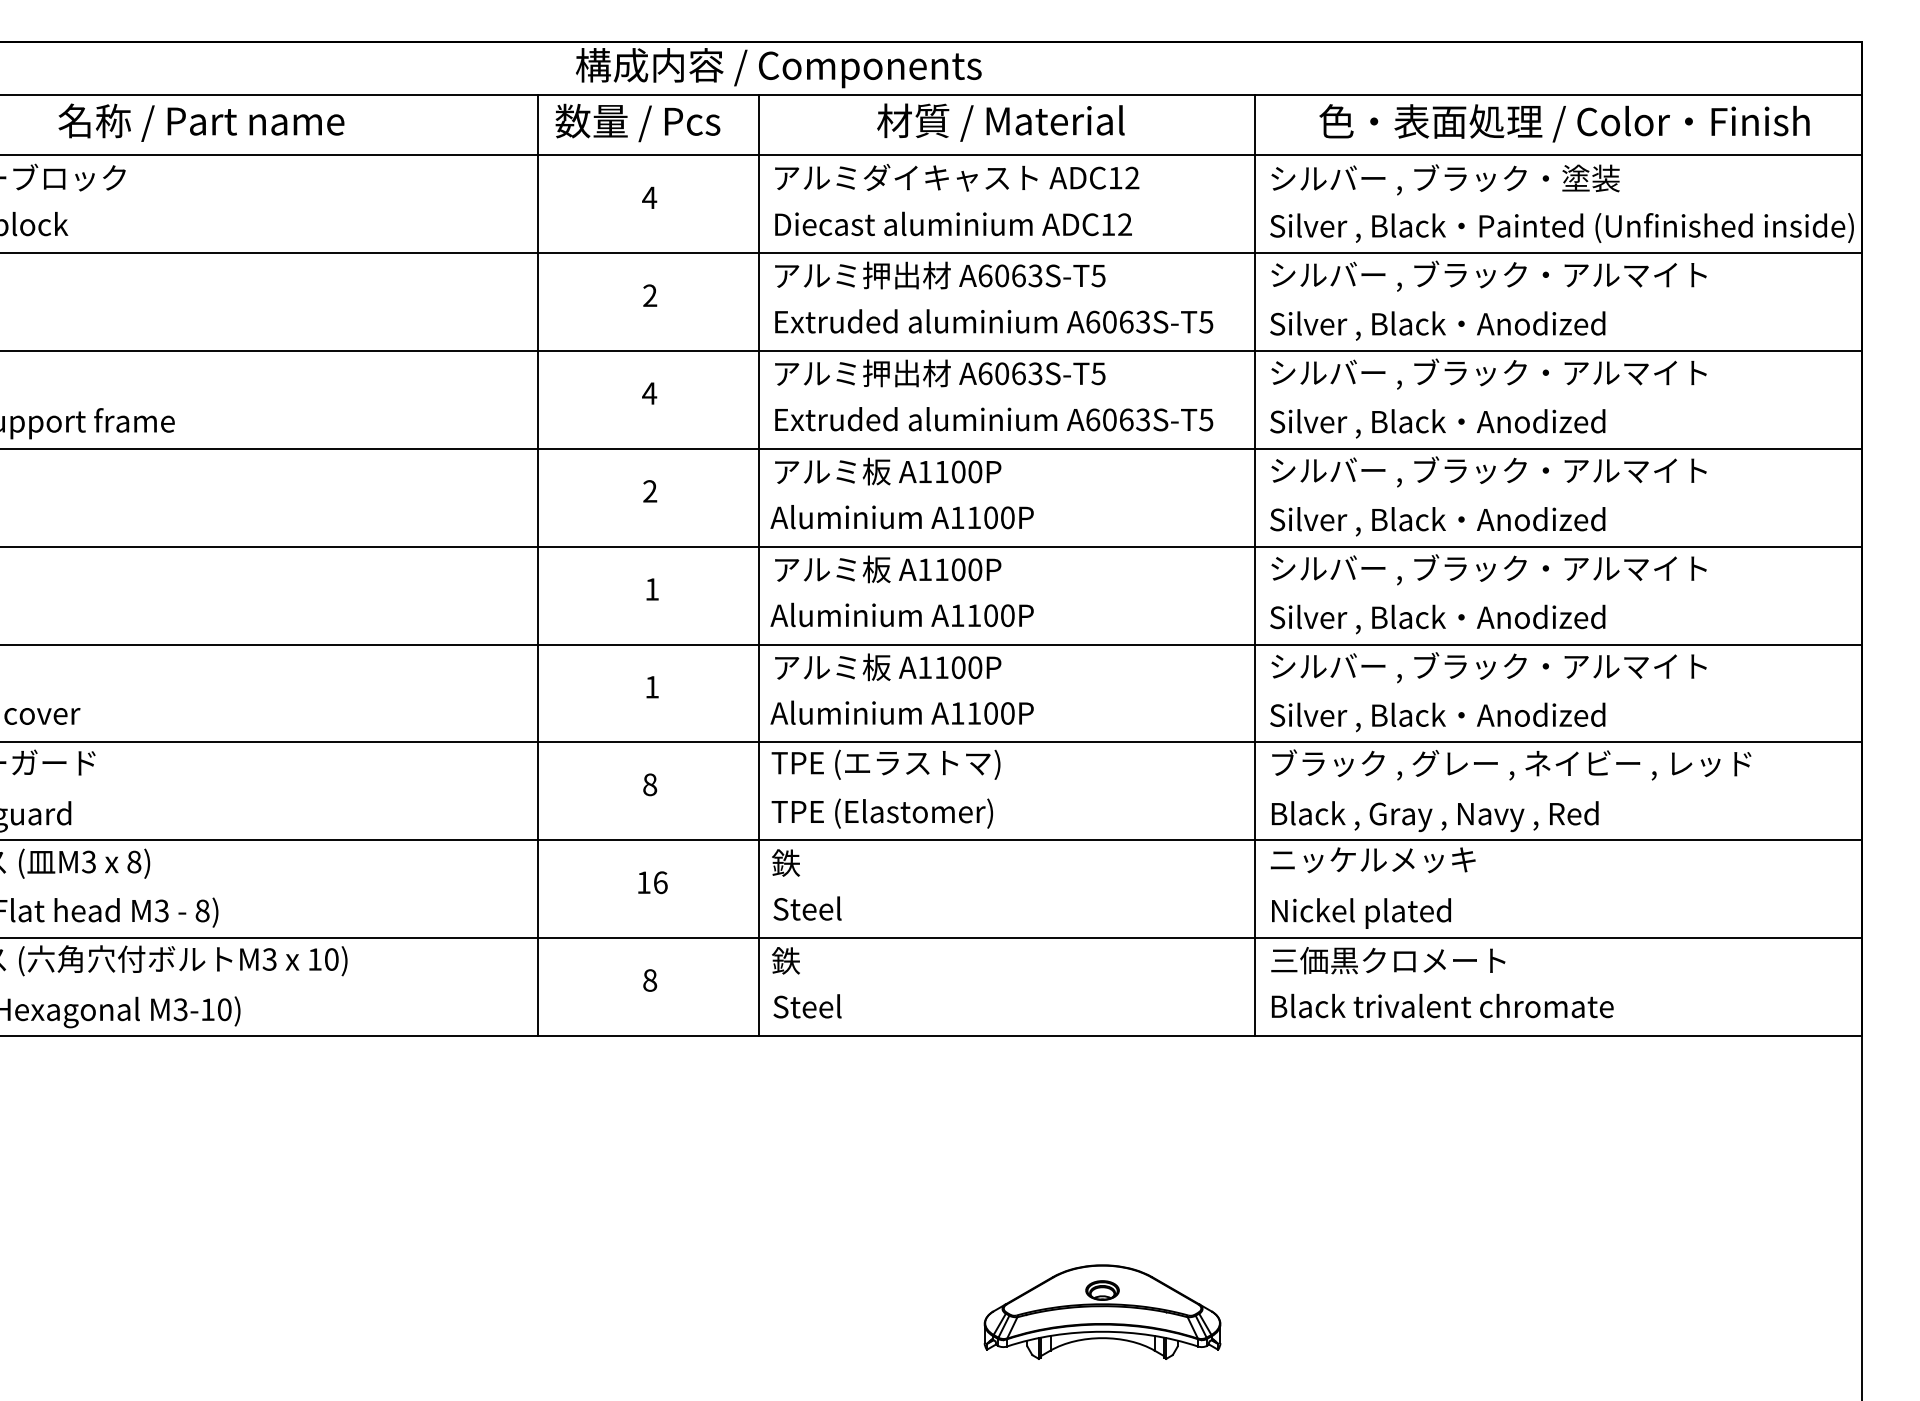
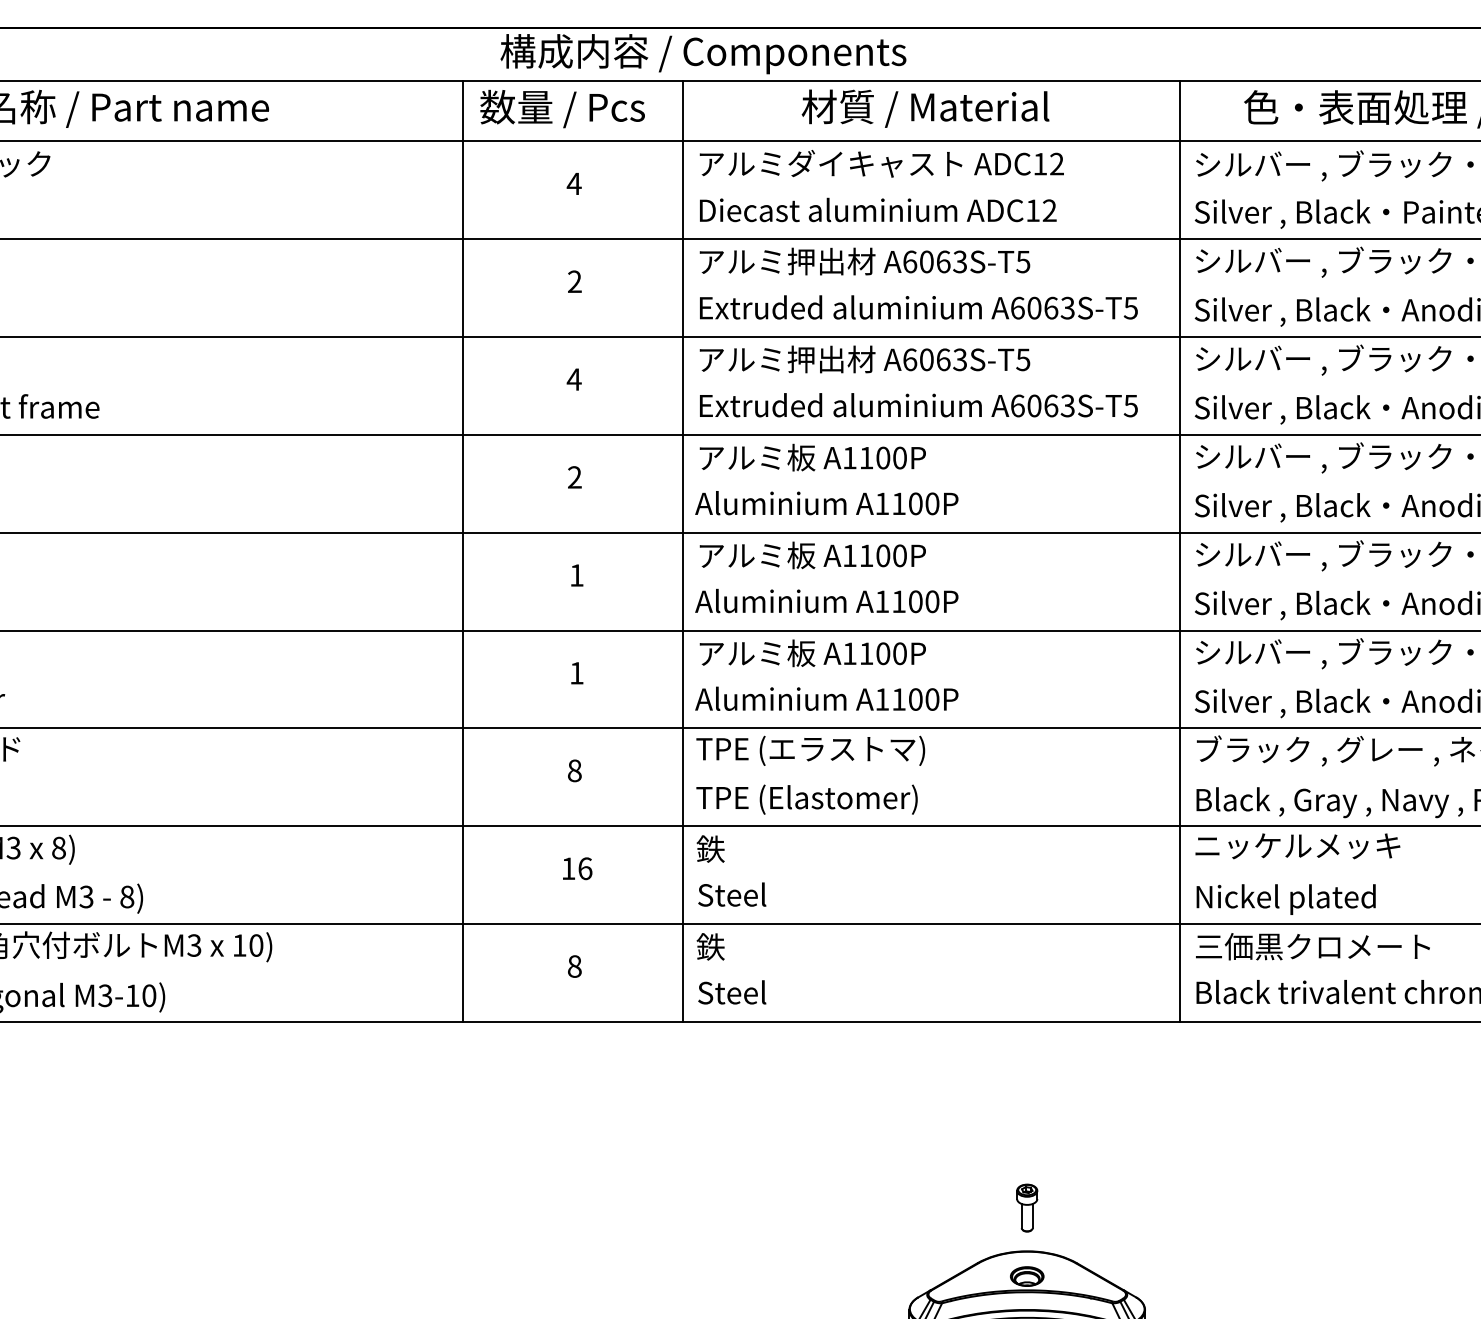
part: (1102, 1221) -> (1027, 1207), added

